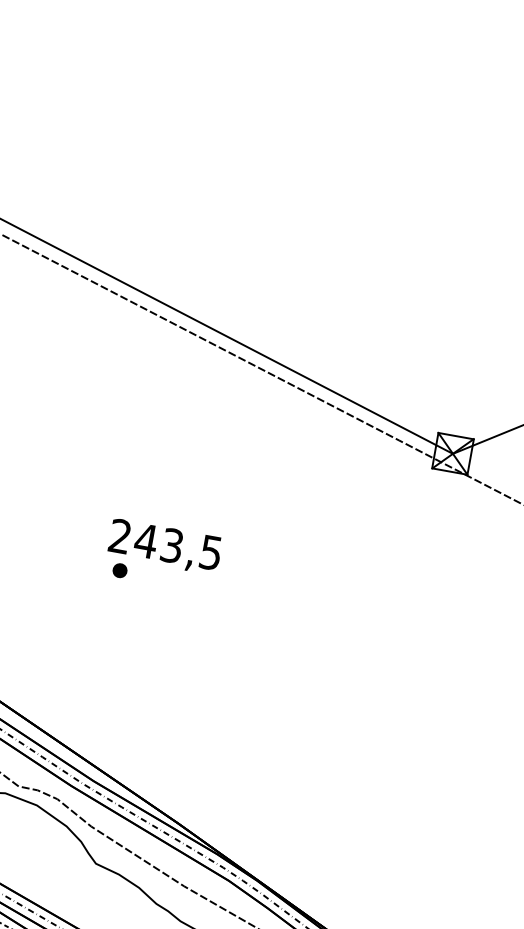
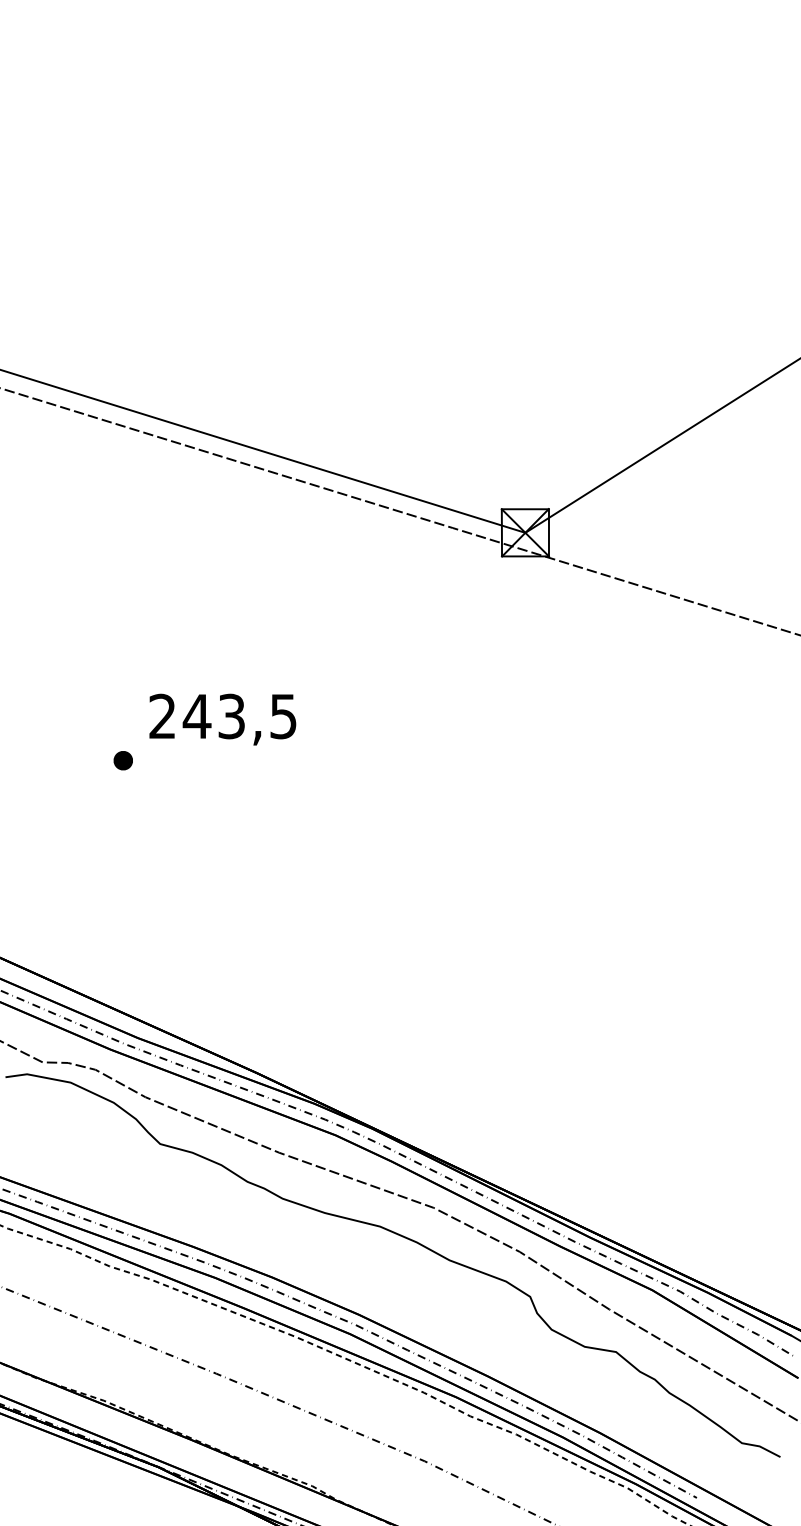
text: (164, 546) -> (222, 719), moved

